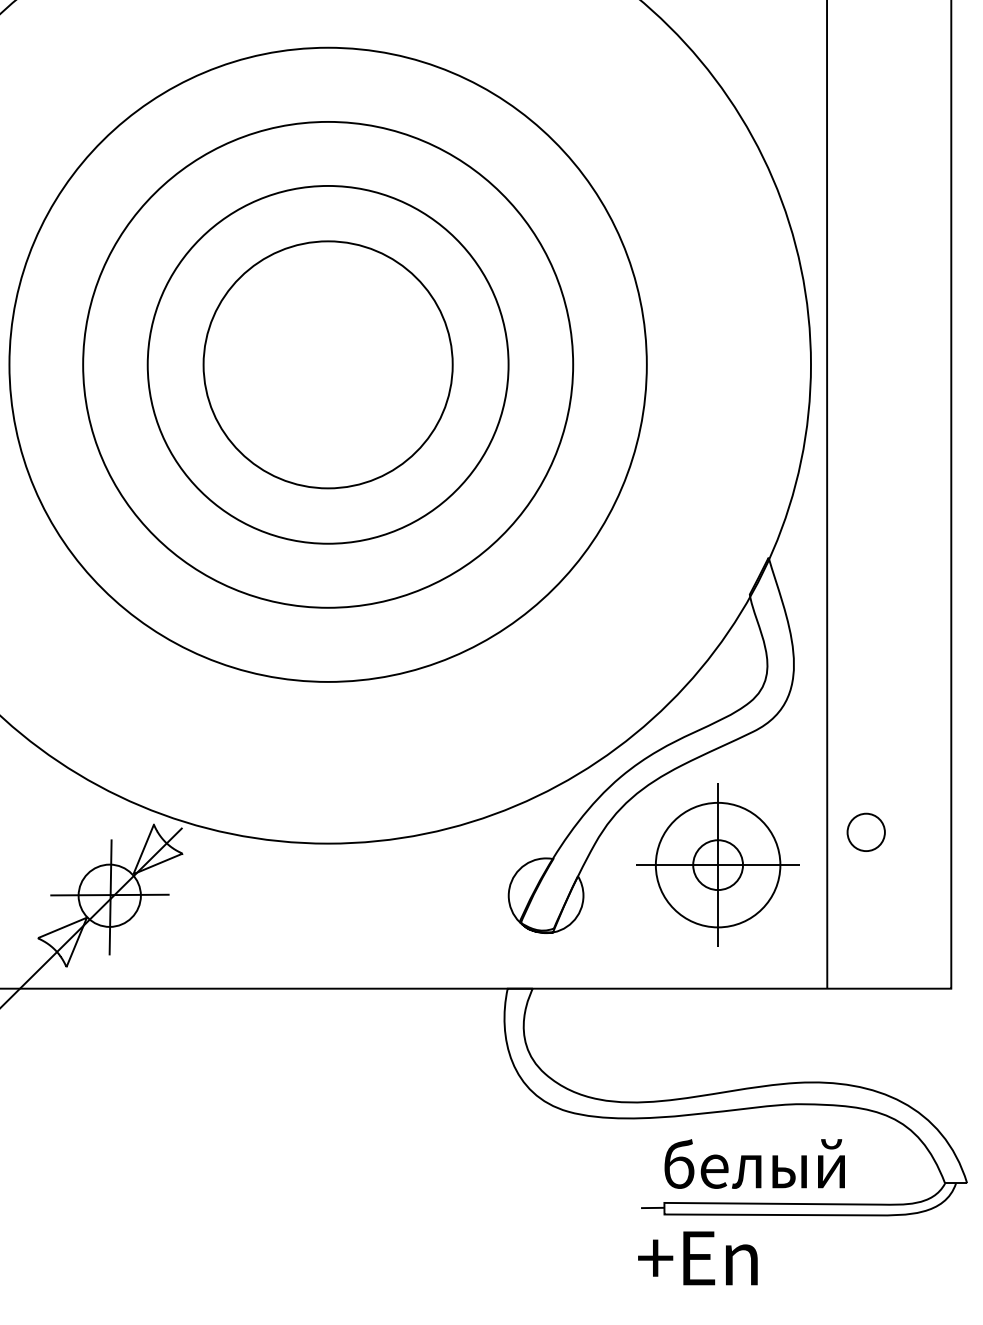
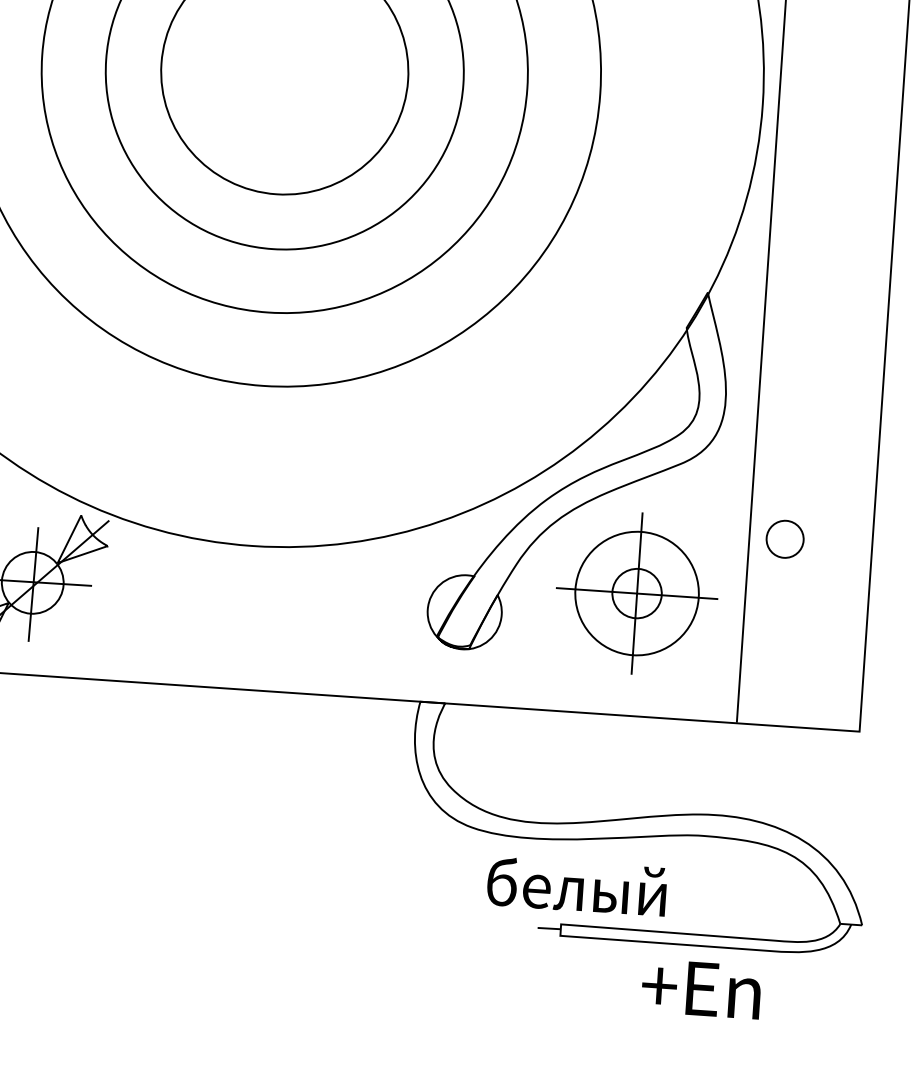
part: (865, 831) -> (784, 538), moved
text: (754, 1163) -> (576, 886), moved
text: (697, 1258) -> (701, 989), moved

